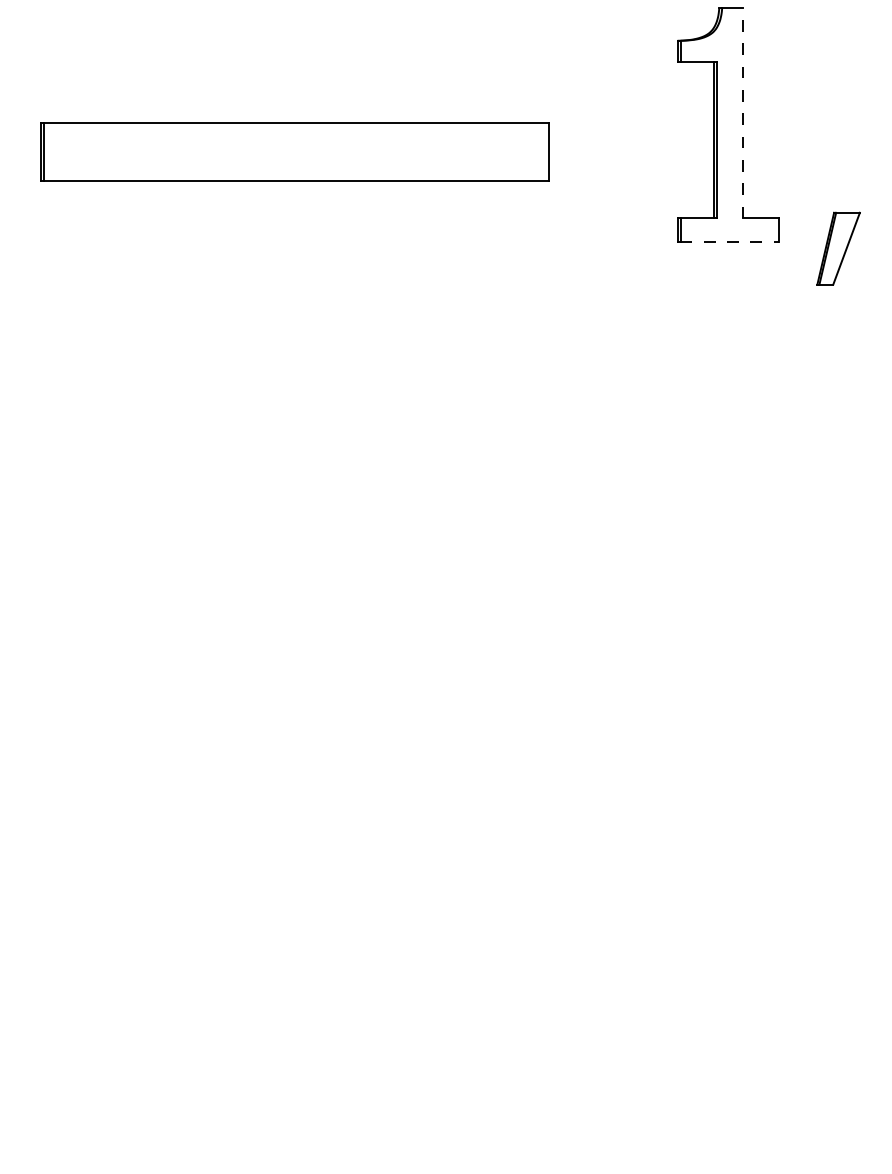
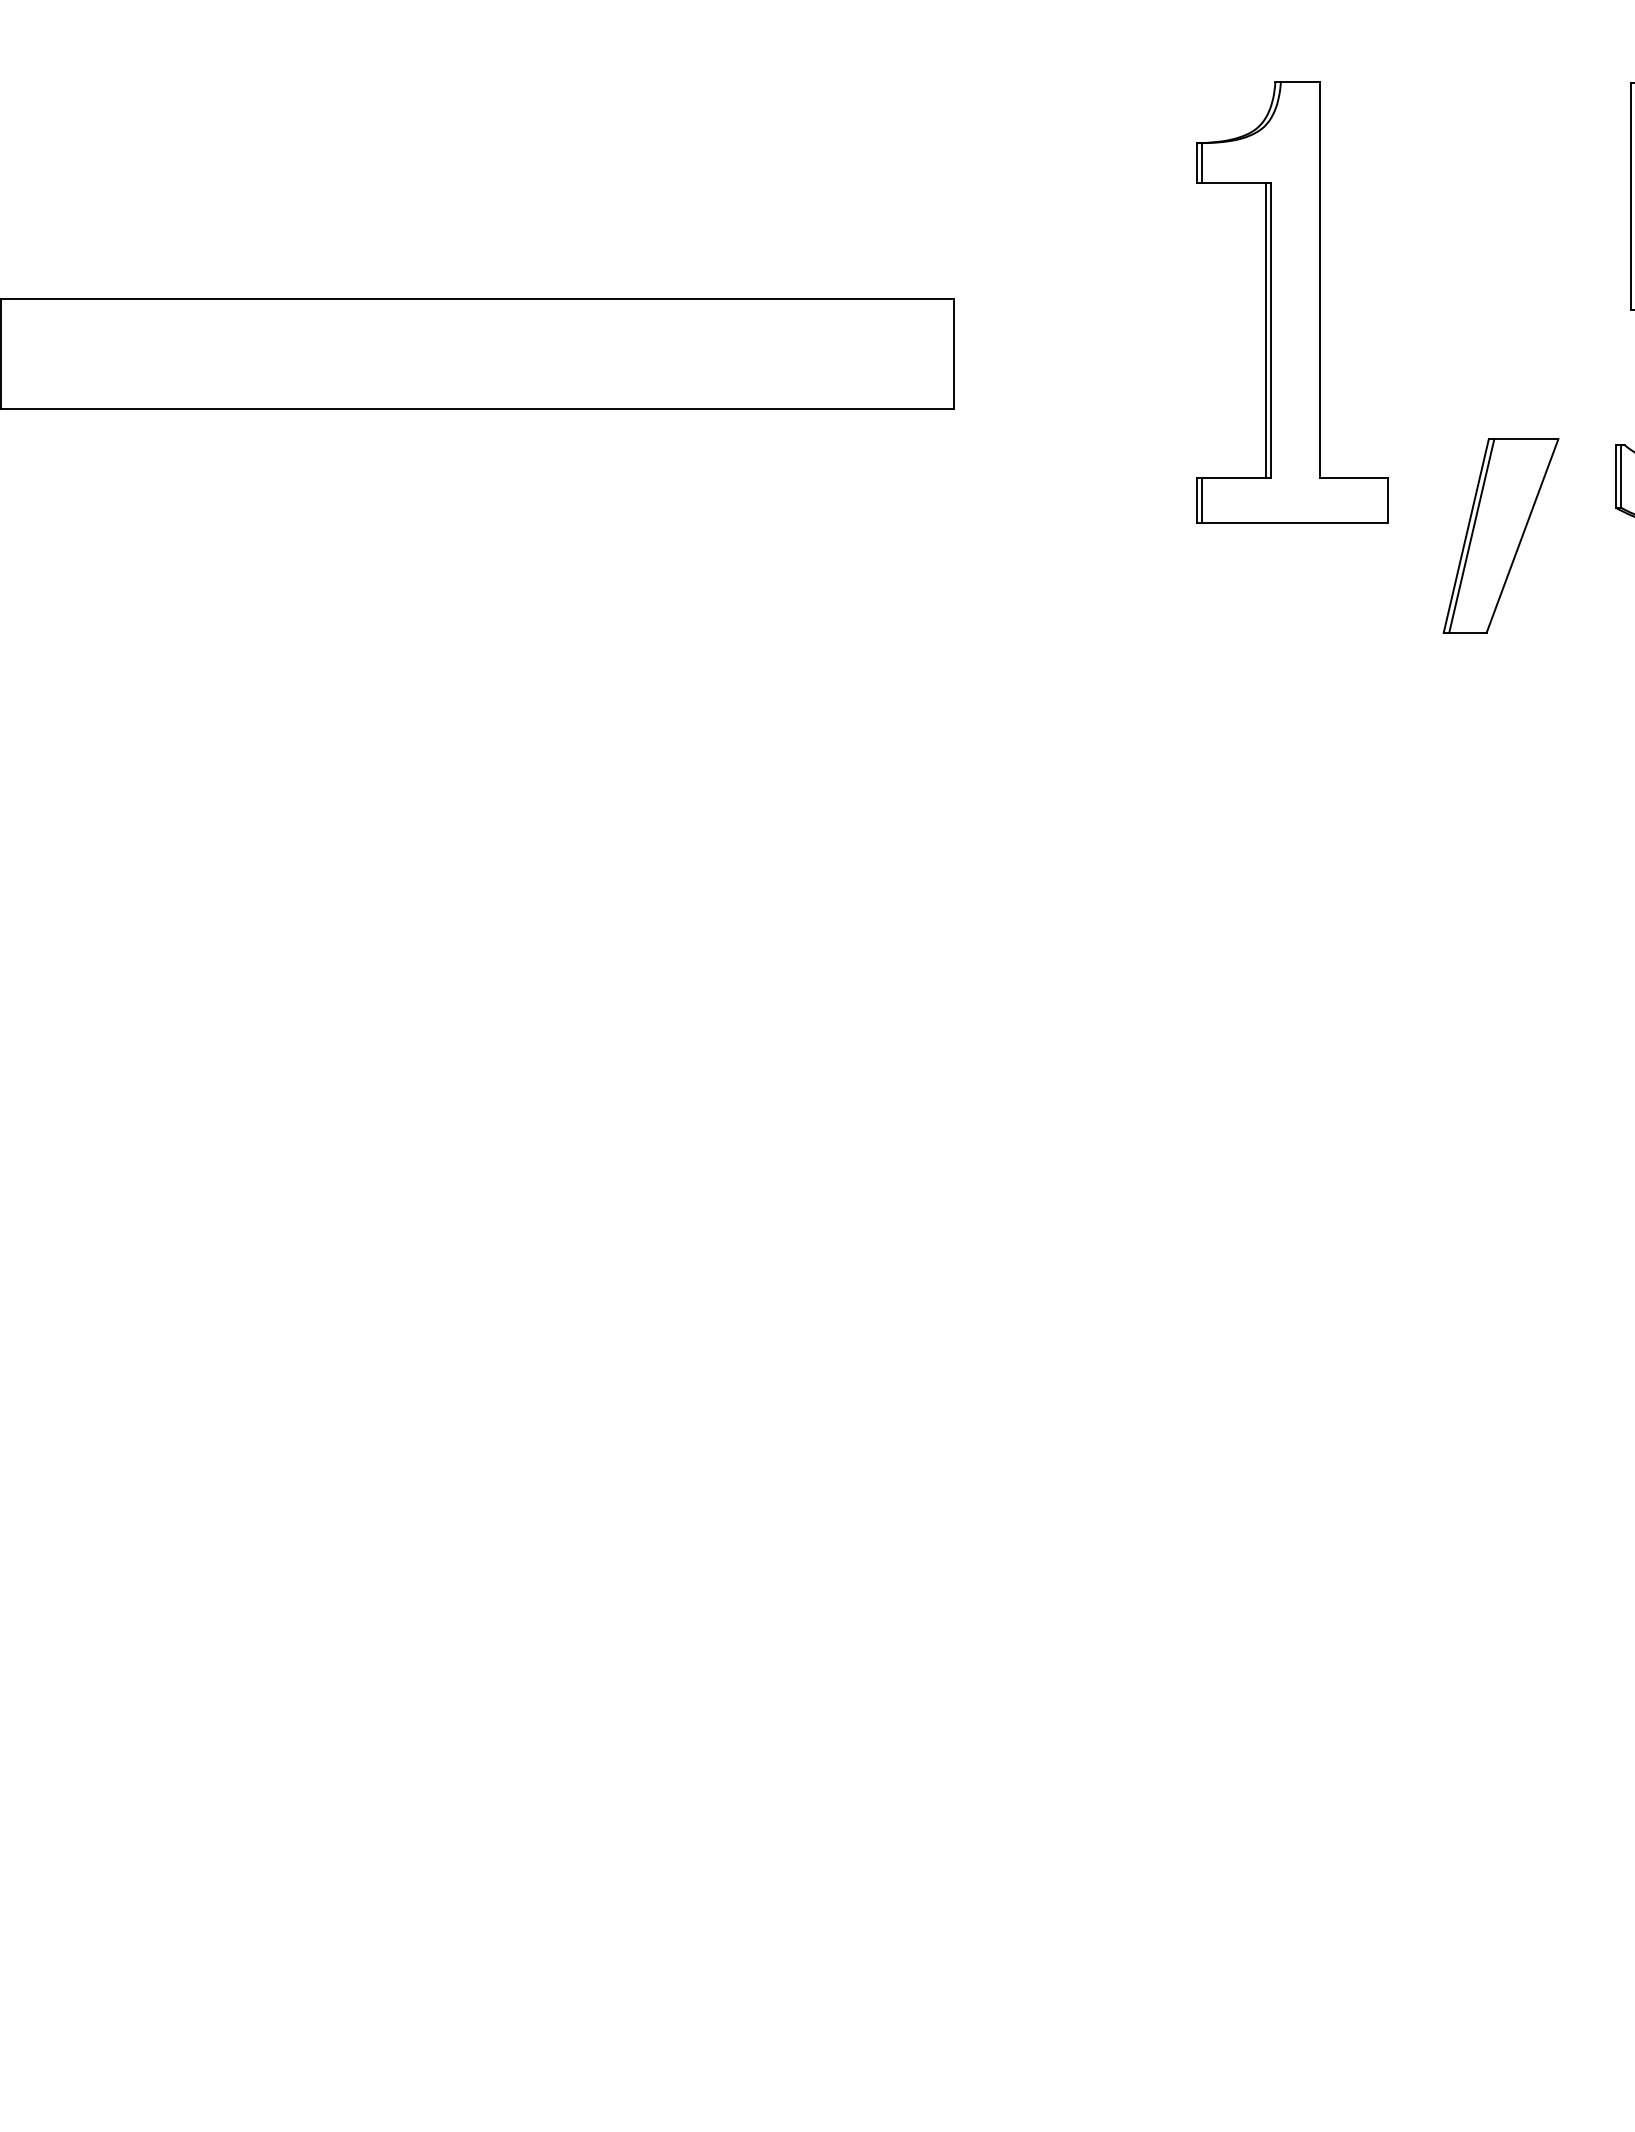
line: (743, 113) -> (1321, 280), dashed -> solid
line: (730, 242) -> (1296, 524), dashed -> solid
part: (838, 248) -> (1500, 535), size x1.43

